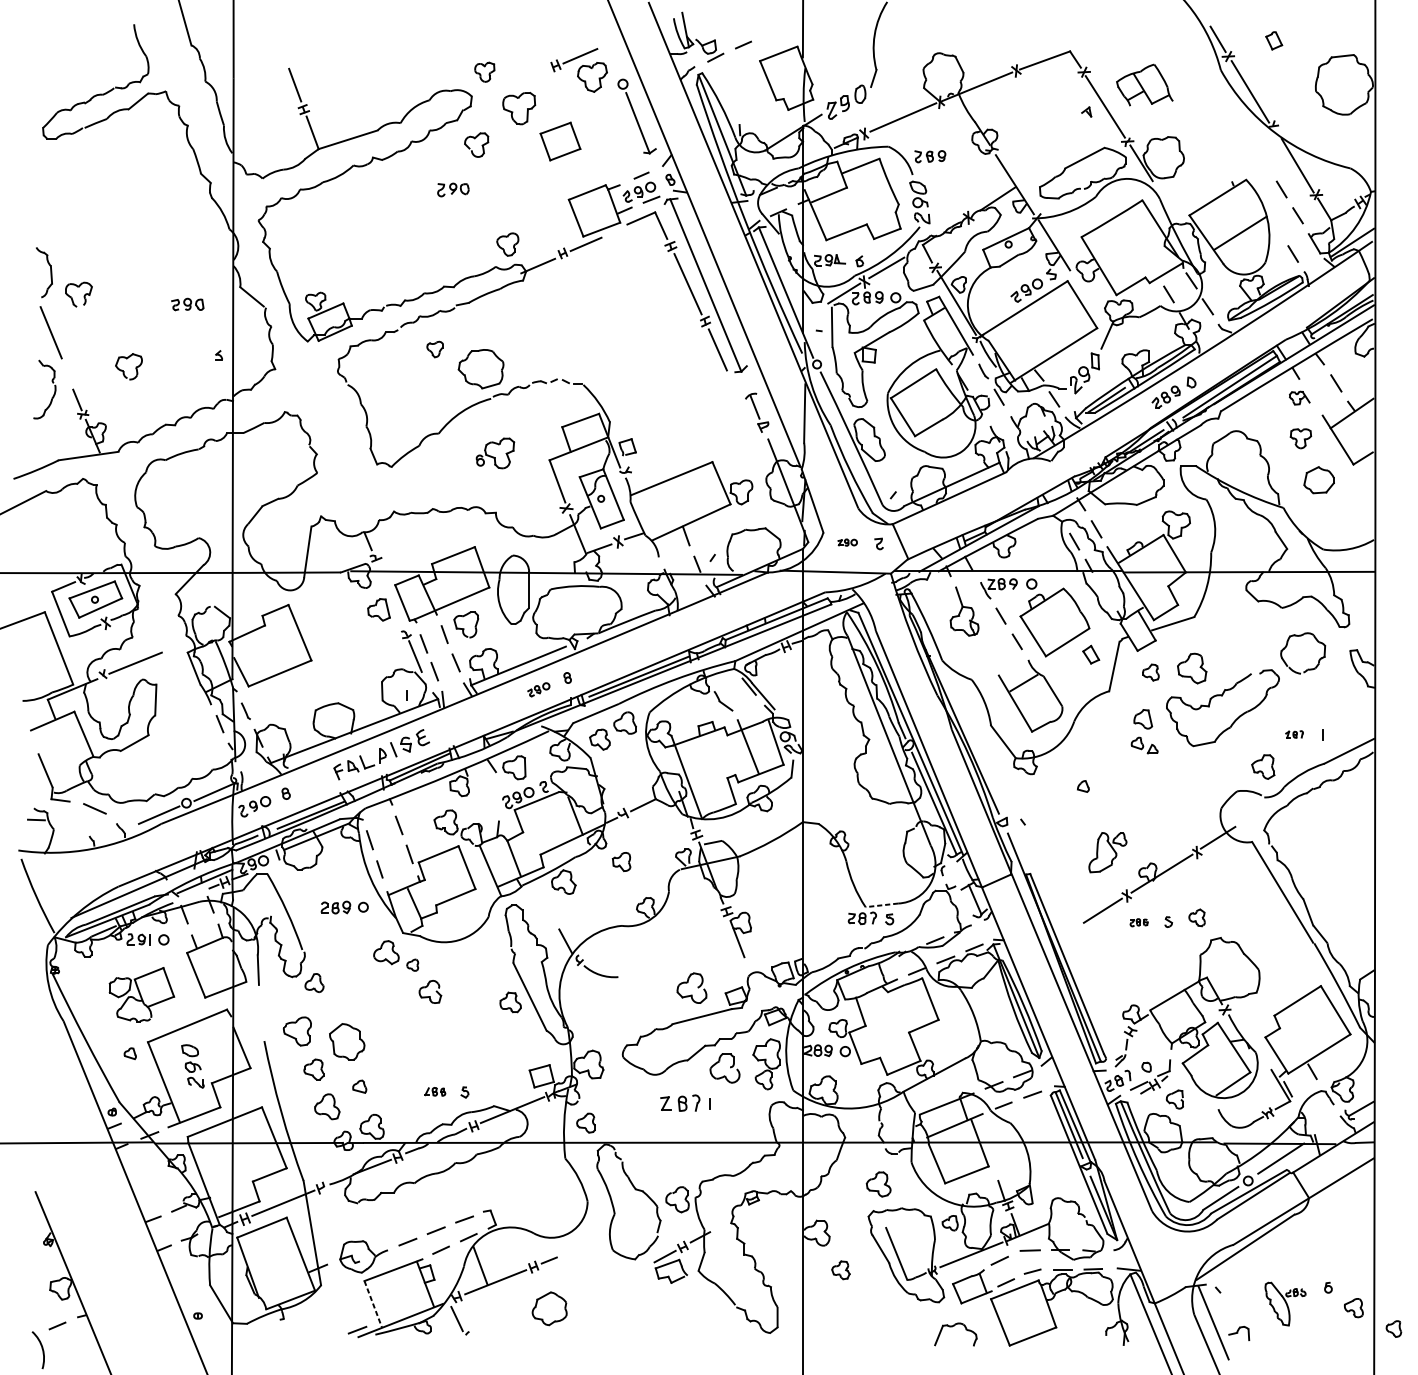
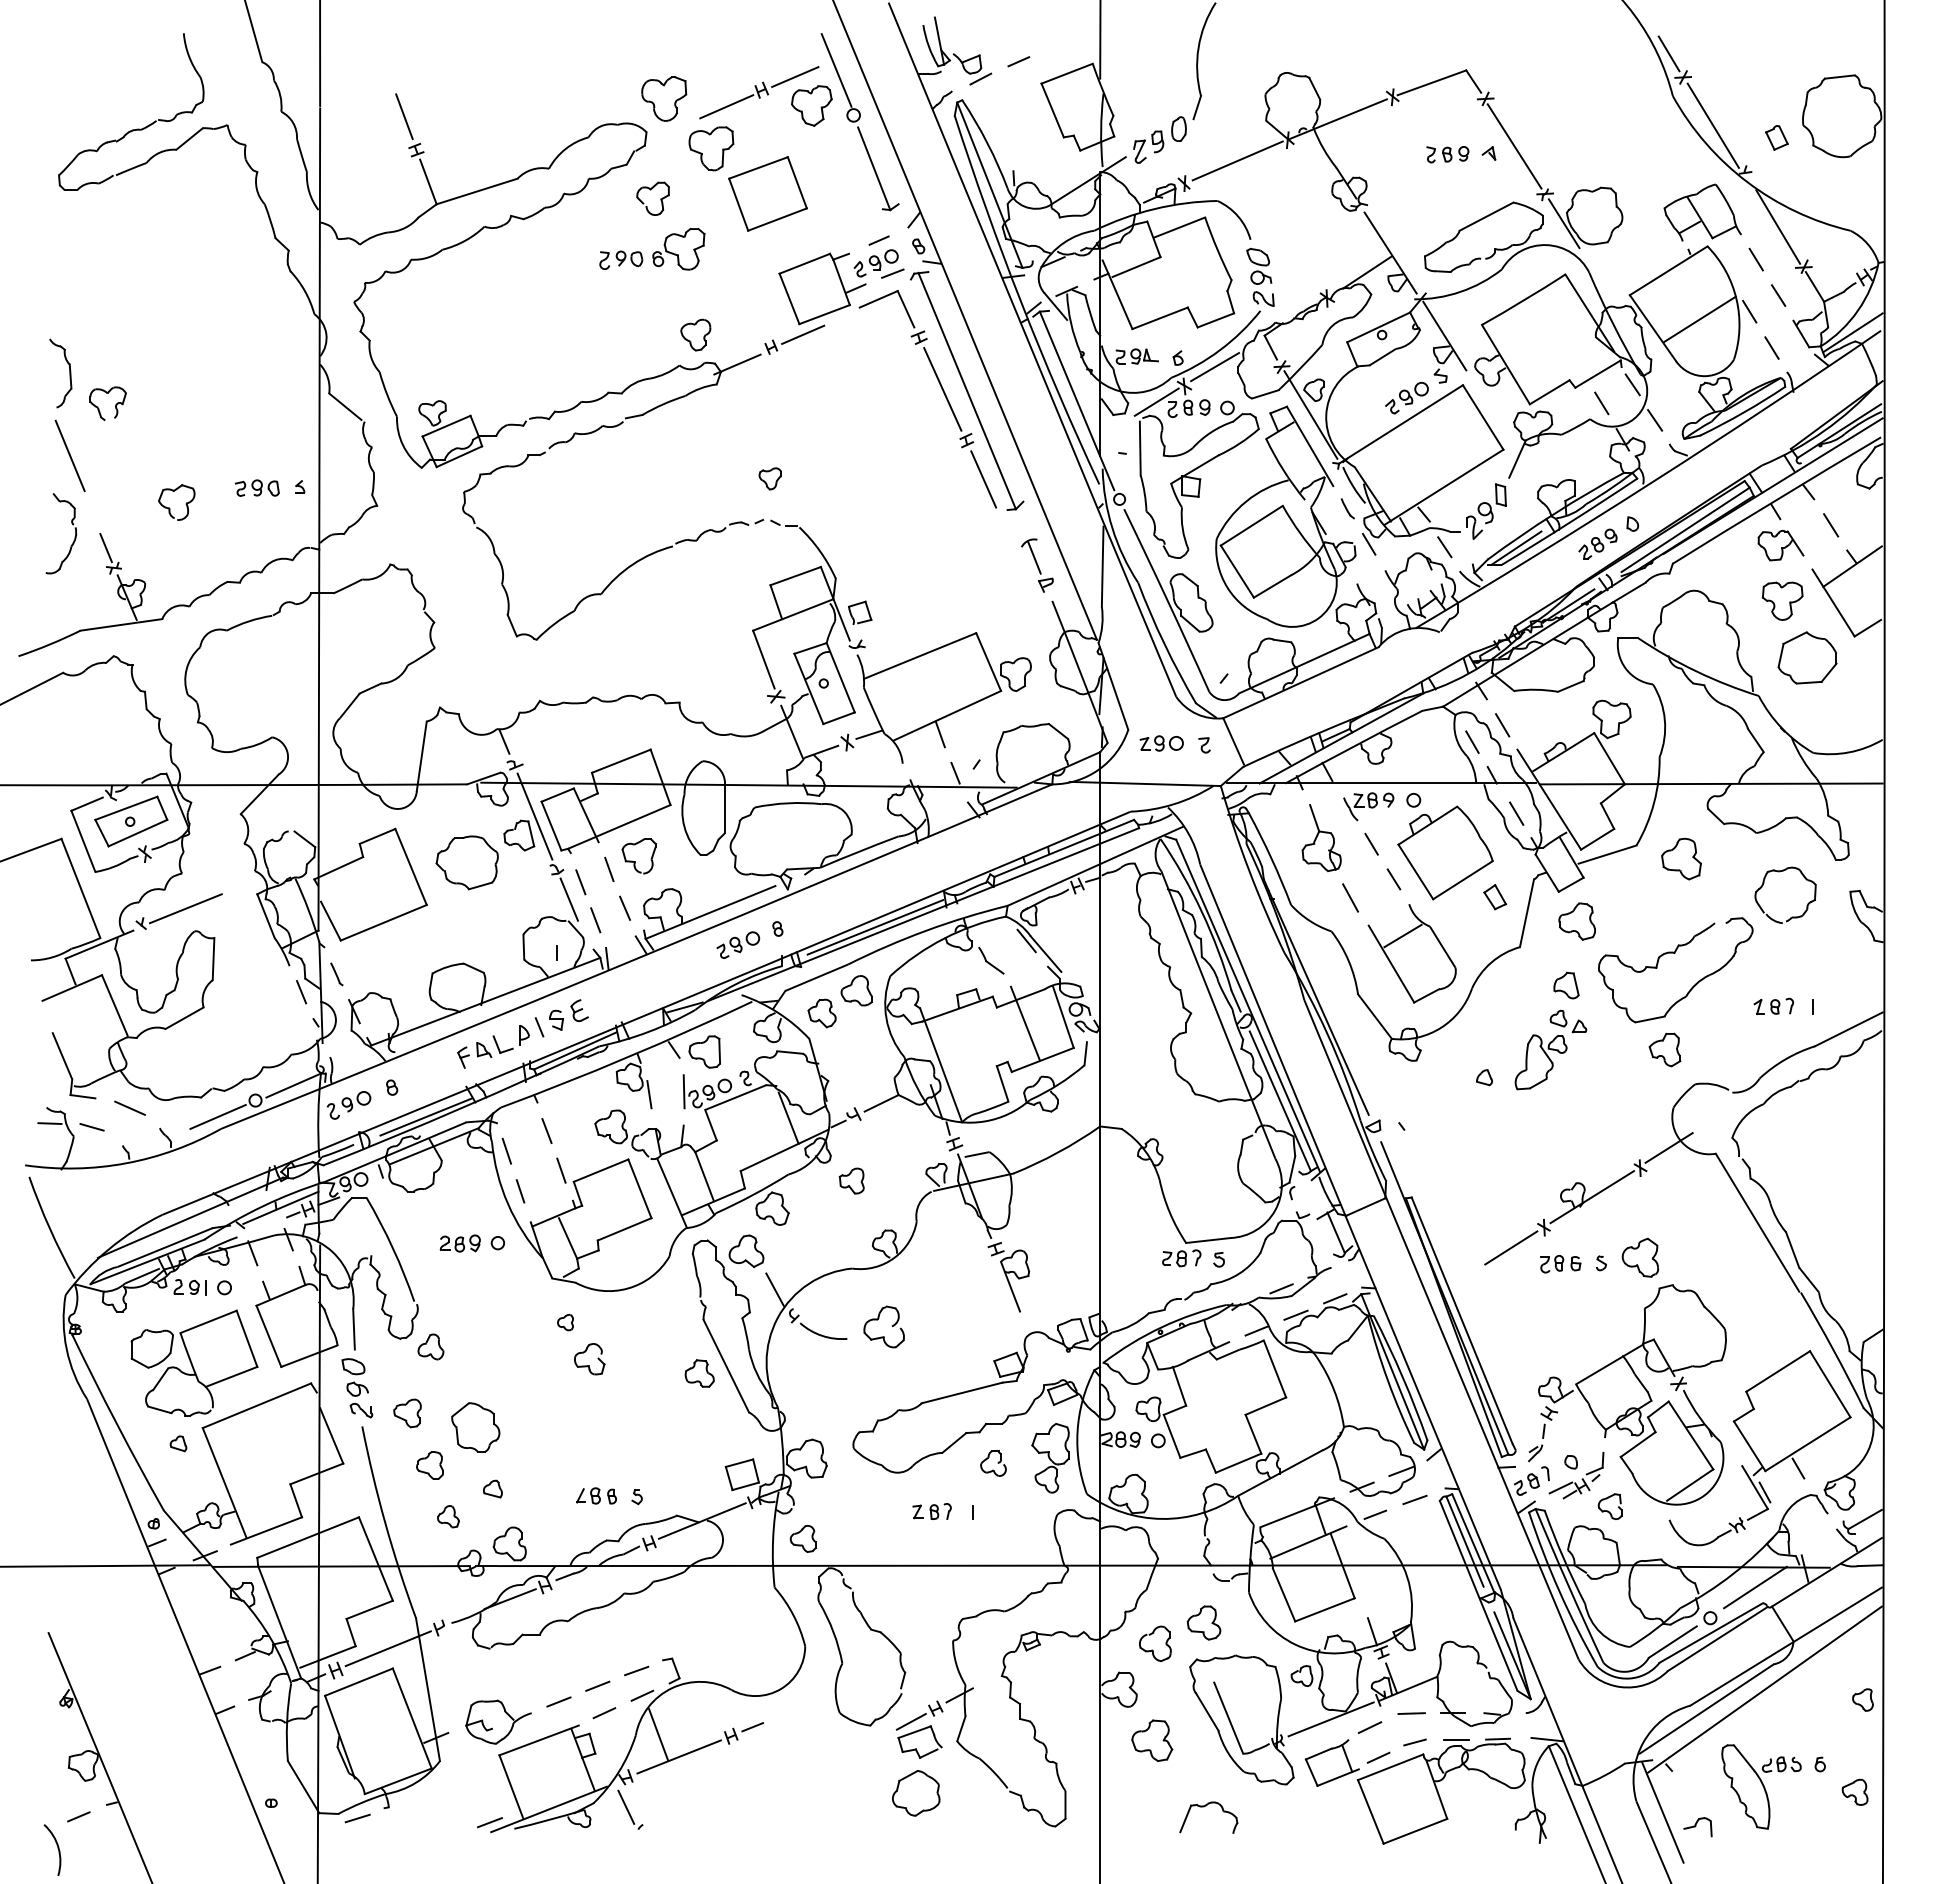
part: (1273, 40) -> (1776, 137), moved
line: (610, 51) -> (836, 70), added
part: (484, 71) -> (664, 98), size x1.67
line: (530, 77) -> (726, 106), added
part: (1144, 85) -> (1702, 212), moved
part: (560, 141) -> (767, 193), size x1.43
part: (930, 156) -> (1447, 154), moved
line: (1276, 227) -> (1749, 311), added
part: (187, 303) -> (256, 487), moved
part: (434, 349) -> (769, 478), moved
part: (480, 368) -> (466, 862), moved
part: (1299, 398) -> (1780, 545), size x1.67
part: (1300, 438) -> (1782, 600), size x1.43
part: (495, 453) -> (678, 249), moved
part: (1319, 479) -> (1807, 657), size x1.43
part: (847, 542) -> (1161, 743), size x1.67
line: (1106, 593) -> (1516, 813), added
line: (390, 595) -> (534, 816), added
line: (985, 655) -> (1350, 897), added
part: (1192, 668) -> (1681, 858), moved
part: (1150, 672) -> (1576, 921), size x1.67
part: (538, 689) -> (738, 944), size x1.43
part: (1294, 734) -> (1773, 1006), size x1.67
part: (1262, 766) -> (1664, 1049), moved
line: (498, 796) -> (683, 1091), added
line: (474, 798) -> (649, 1094), added
line: (66, 822) -> (91, 1127), added
part: (1107, 852) -> (1540, 1062), moved
line: (881, 905) -> (1207, 1240), dashed -> solid
part: (1196, 917) -> (1639, 1257), size x1.67
part: (1138, 922) -> (1560, 1264), size x1.67
part: (386, 952) -> (746, 1250), moved
part: (697, 987) -> (891, 1325), moved
part: (141, 994) -> (194, 1362), size x1.43
part: (297, 1031) -> (407, 1413), size x0.71
part: (193, 1066) -> (357, 1388), moved
part: (725, 1068) -> (993, 1463), size x0.62
part: (435, 1091) -> (596, 1495), size x1.43
part: (679, 1103) -> (931, 1511), size x0.71
part: (327, 1106) -> (448, 1516), size x0.62
part: (677, 1199) -> (1155, 1643), moved
line: (1287, 1233) -> (1764, 1689), added
part: (841, 1270) -> (1152, 1740), size x1.67
part: (1285, 1303) -> (1761, 1786), size x1.43
line: (373, 1304) -> (511, 1787), dashed -> solid
part: (549, 1308) -> (916, 1793), moved
line: (260, 1327) -> (357, 1818), added
part: (952, 1327) -> (1204, 1807), moved
part: (1393, 1328) -> (1862, 1699), moved

